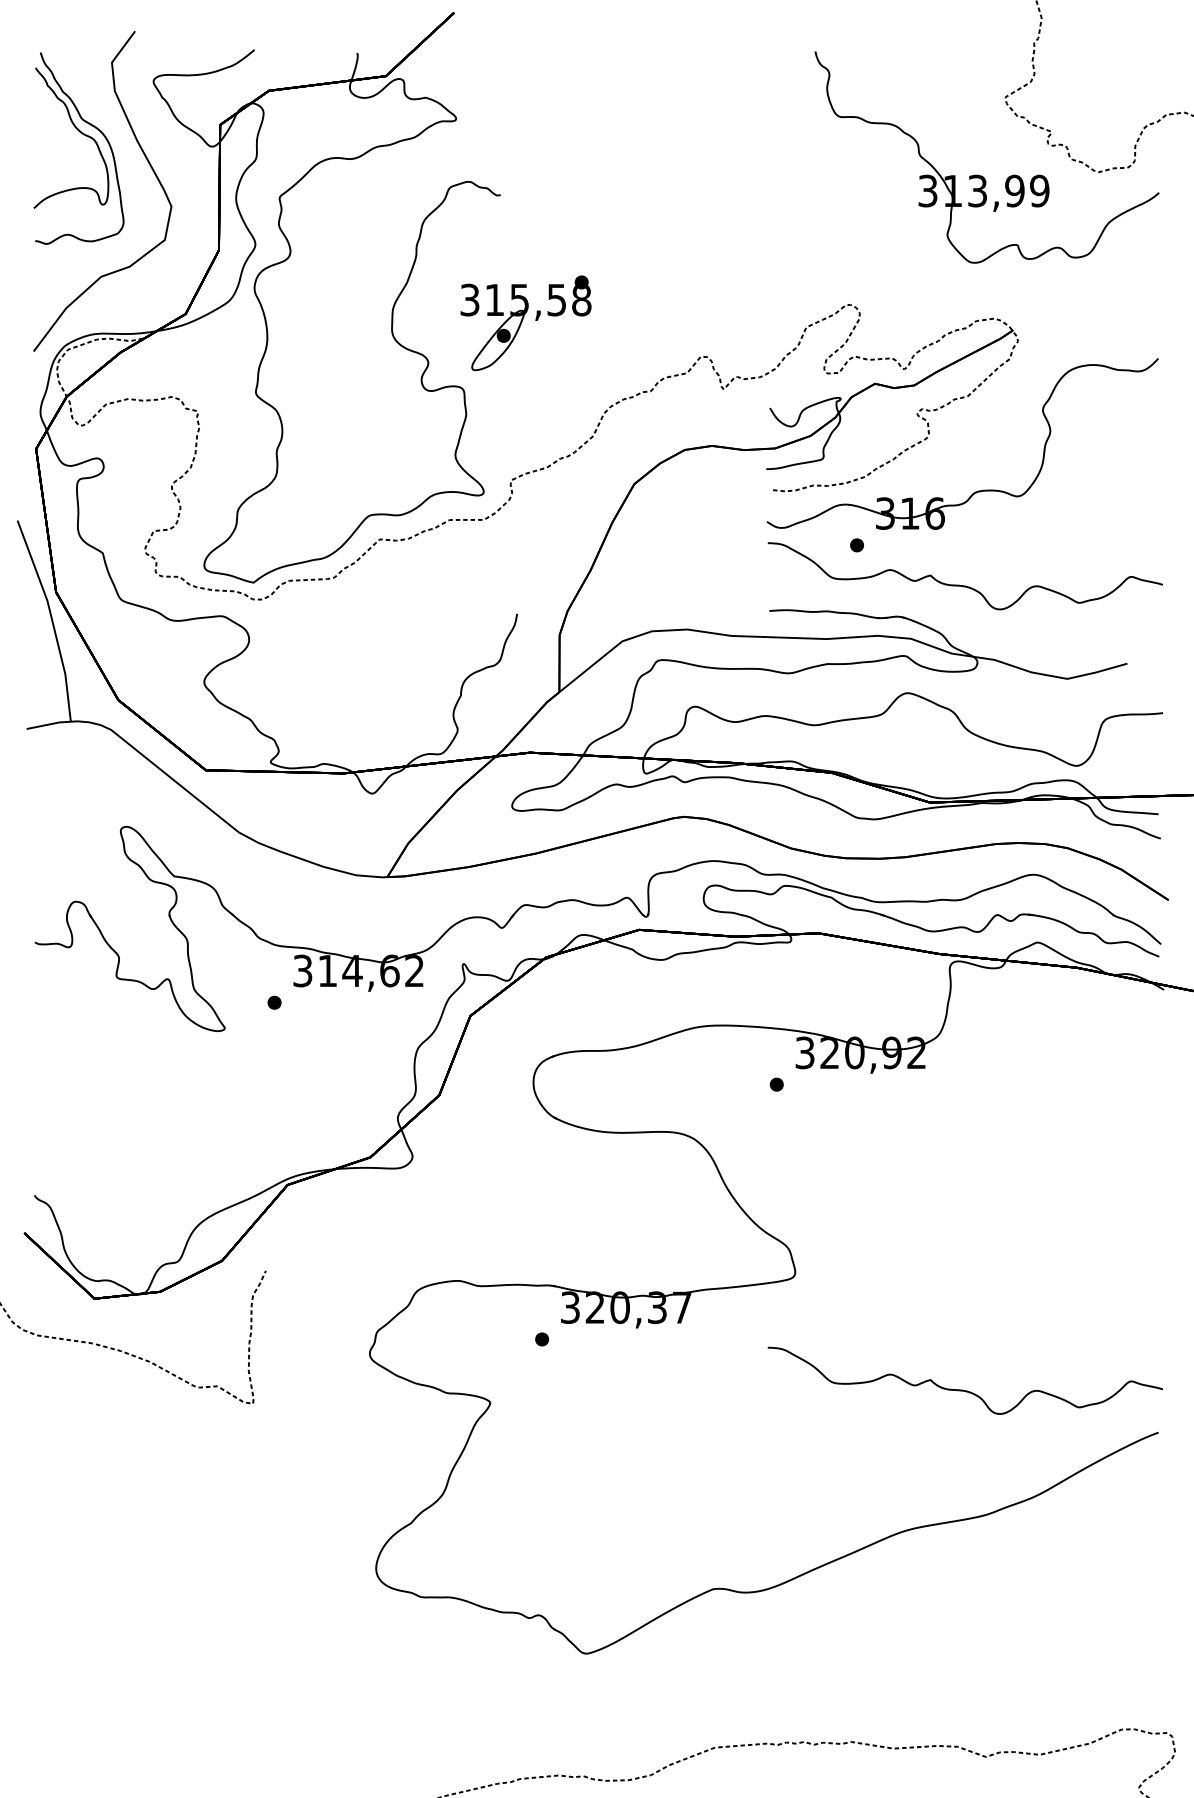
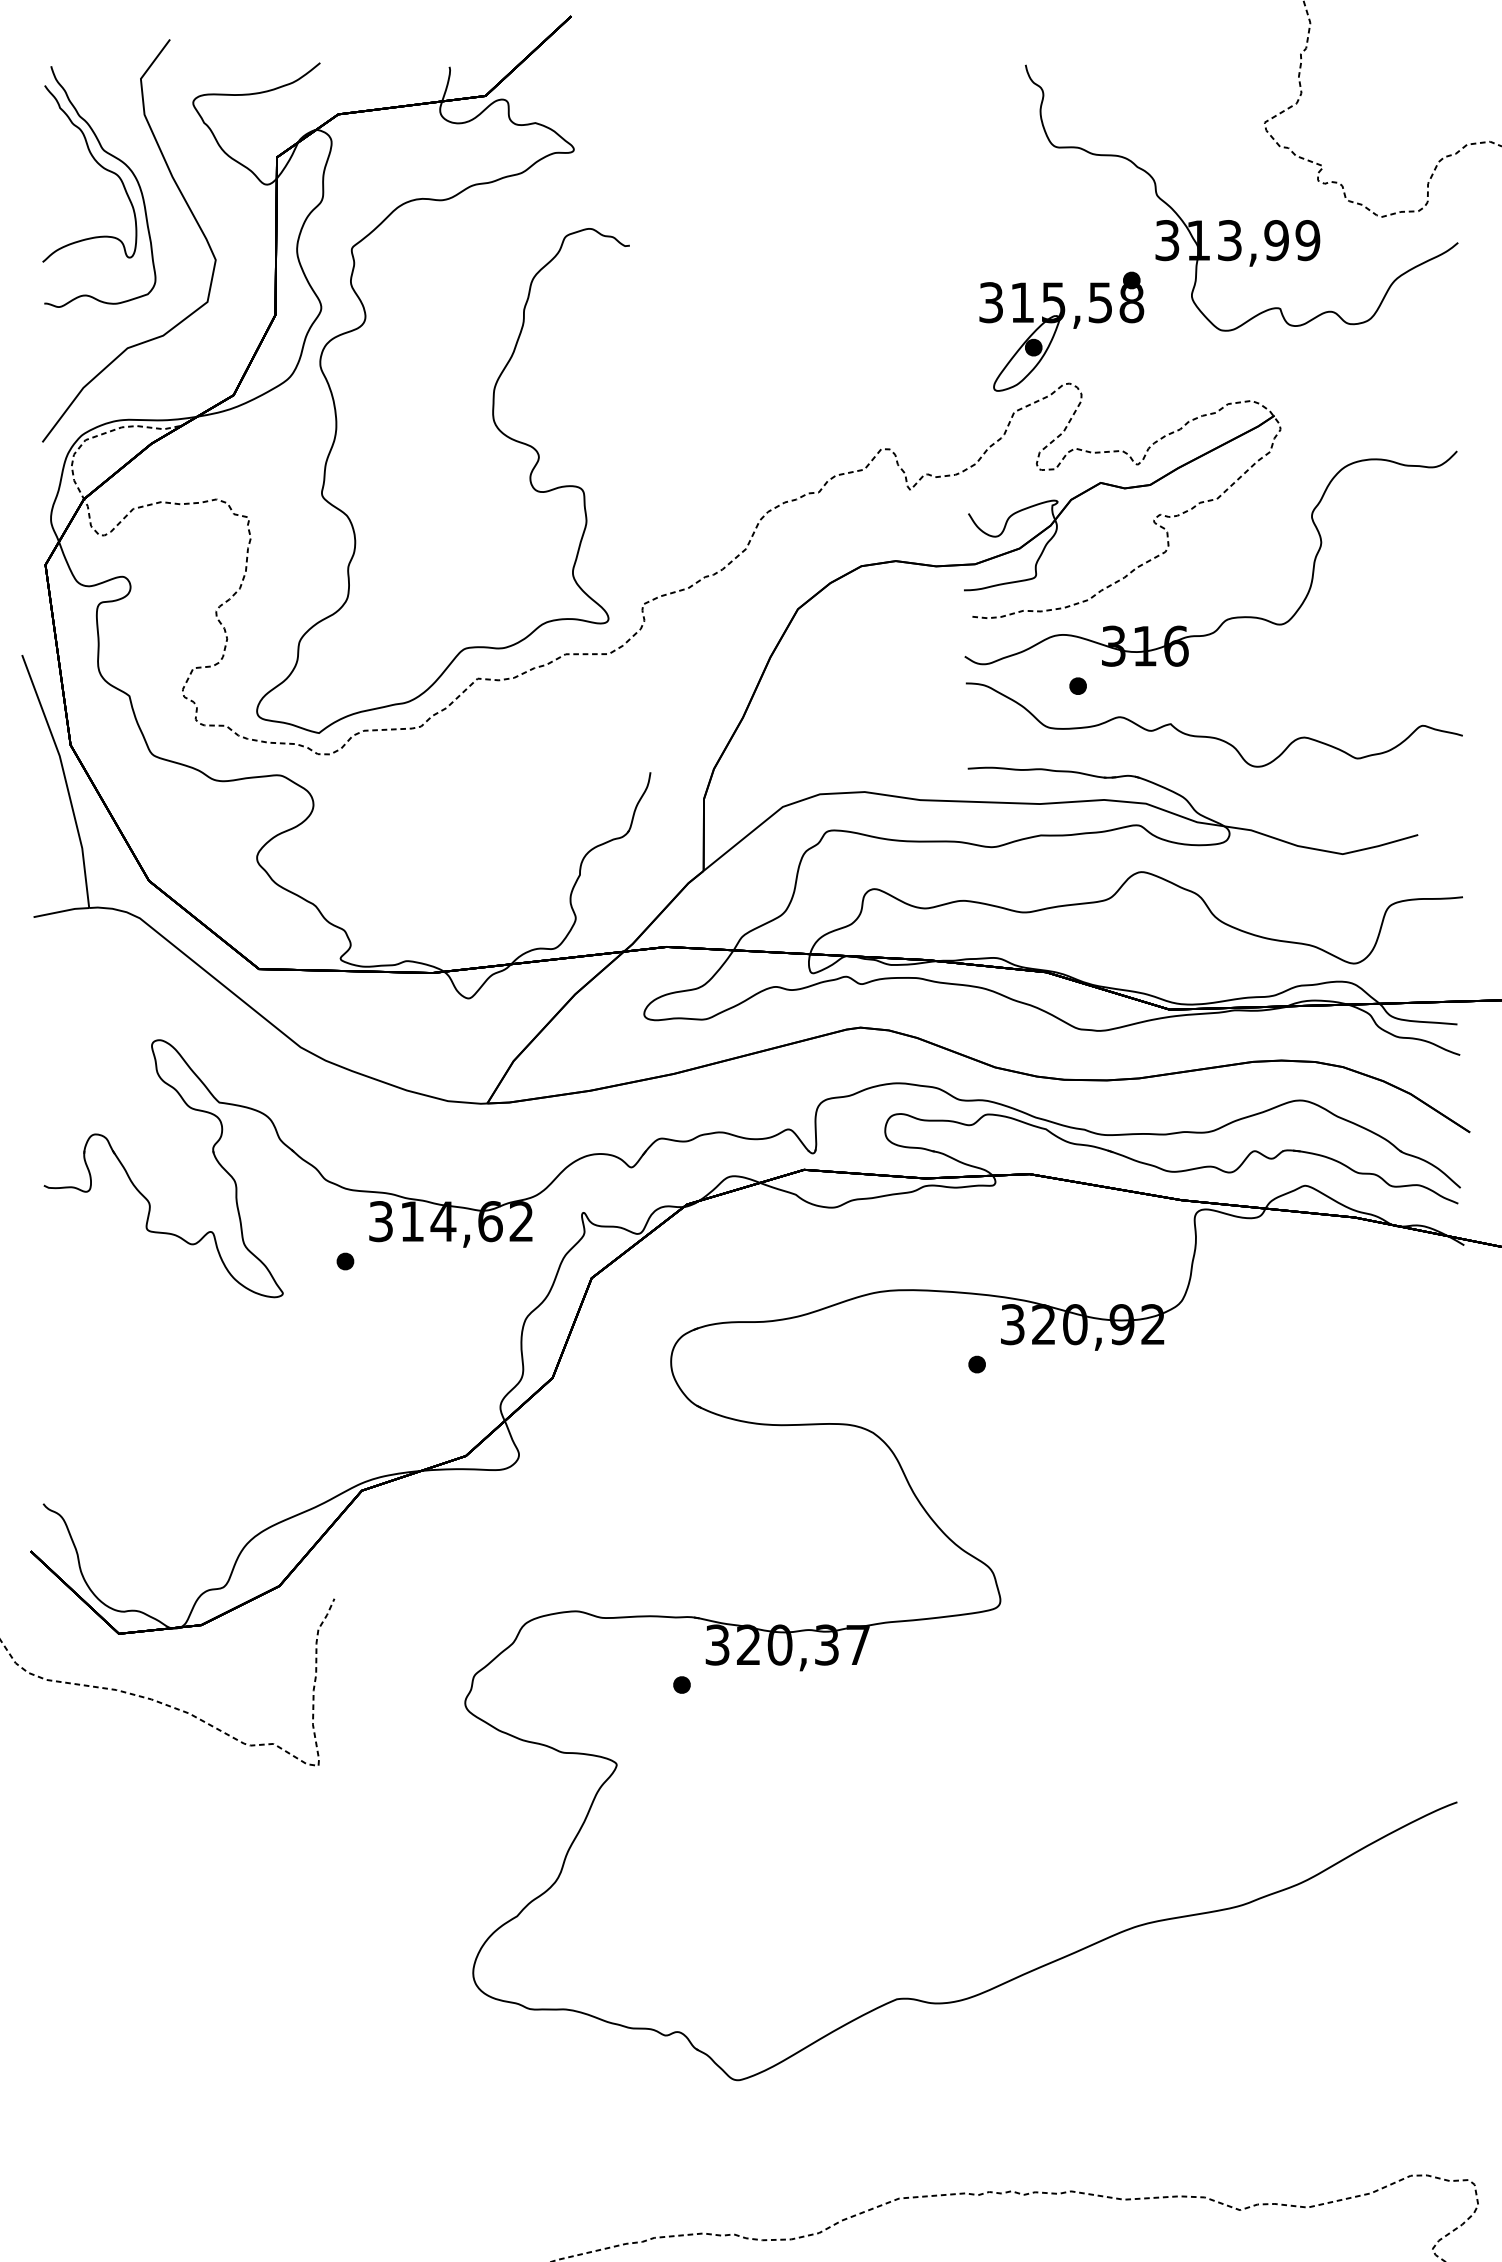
part: (525, 323) -> (1061, 331), moved
curve: (963, 1389) -> (1212, 1748), removed

